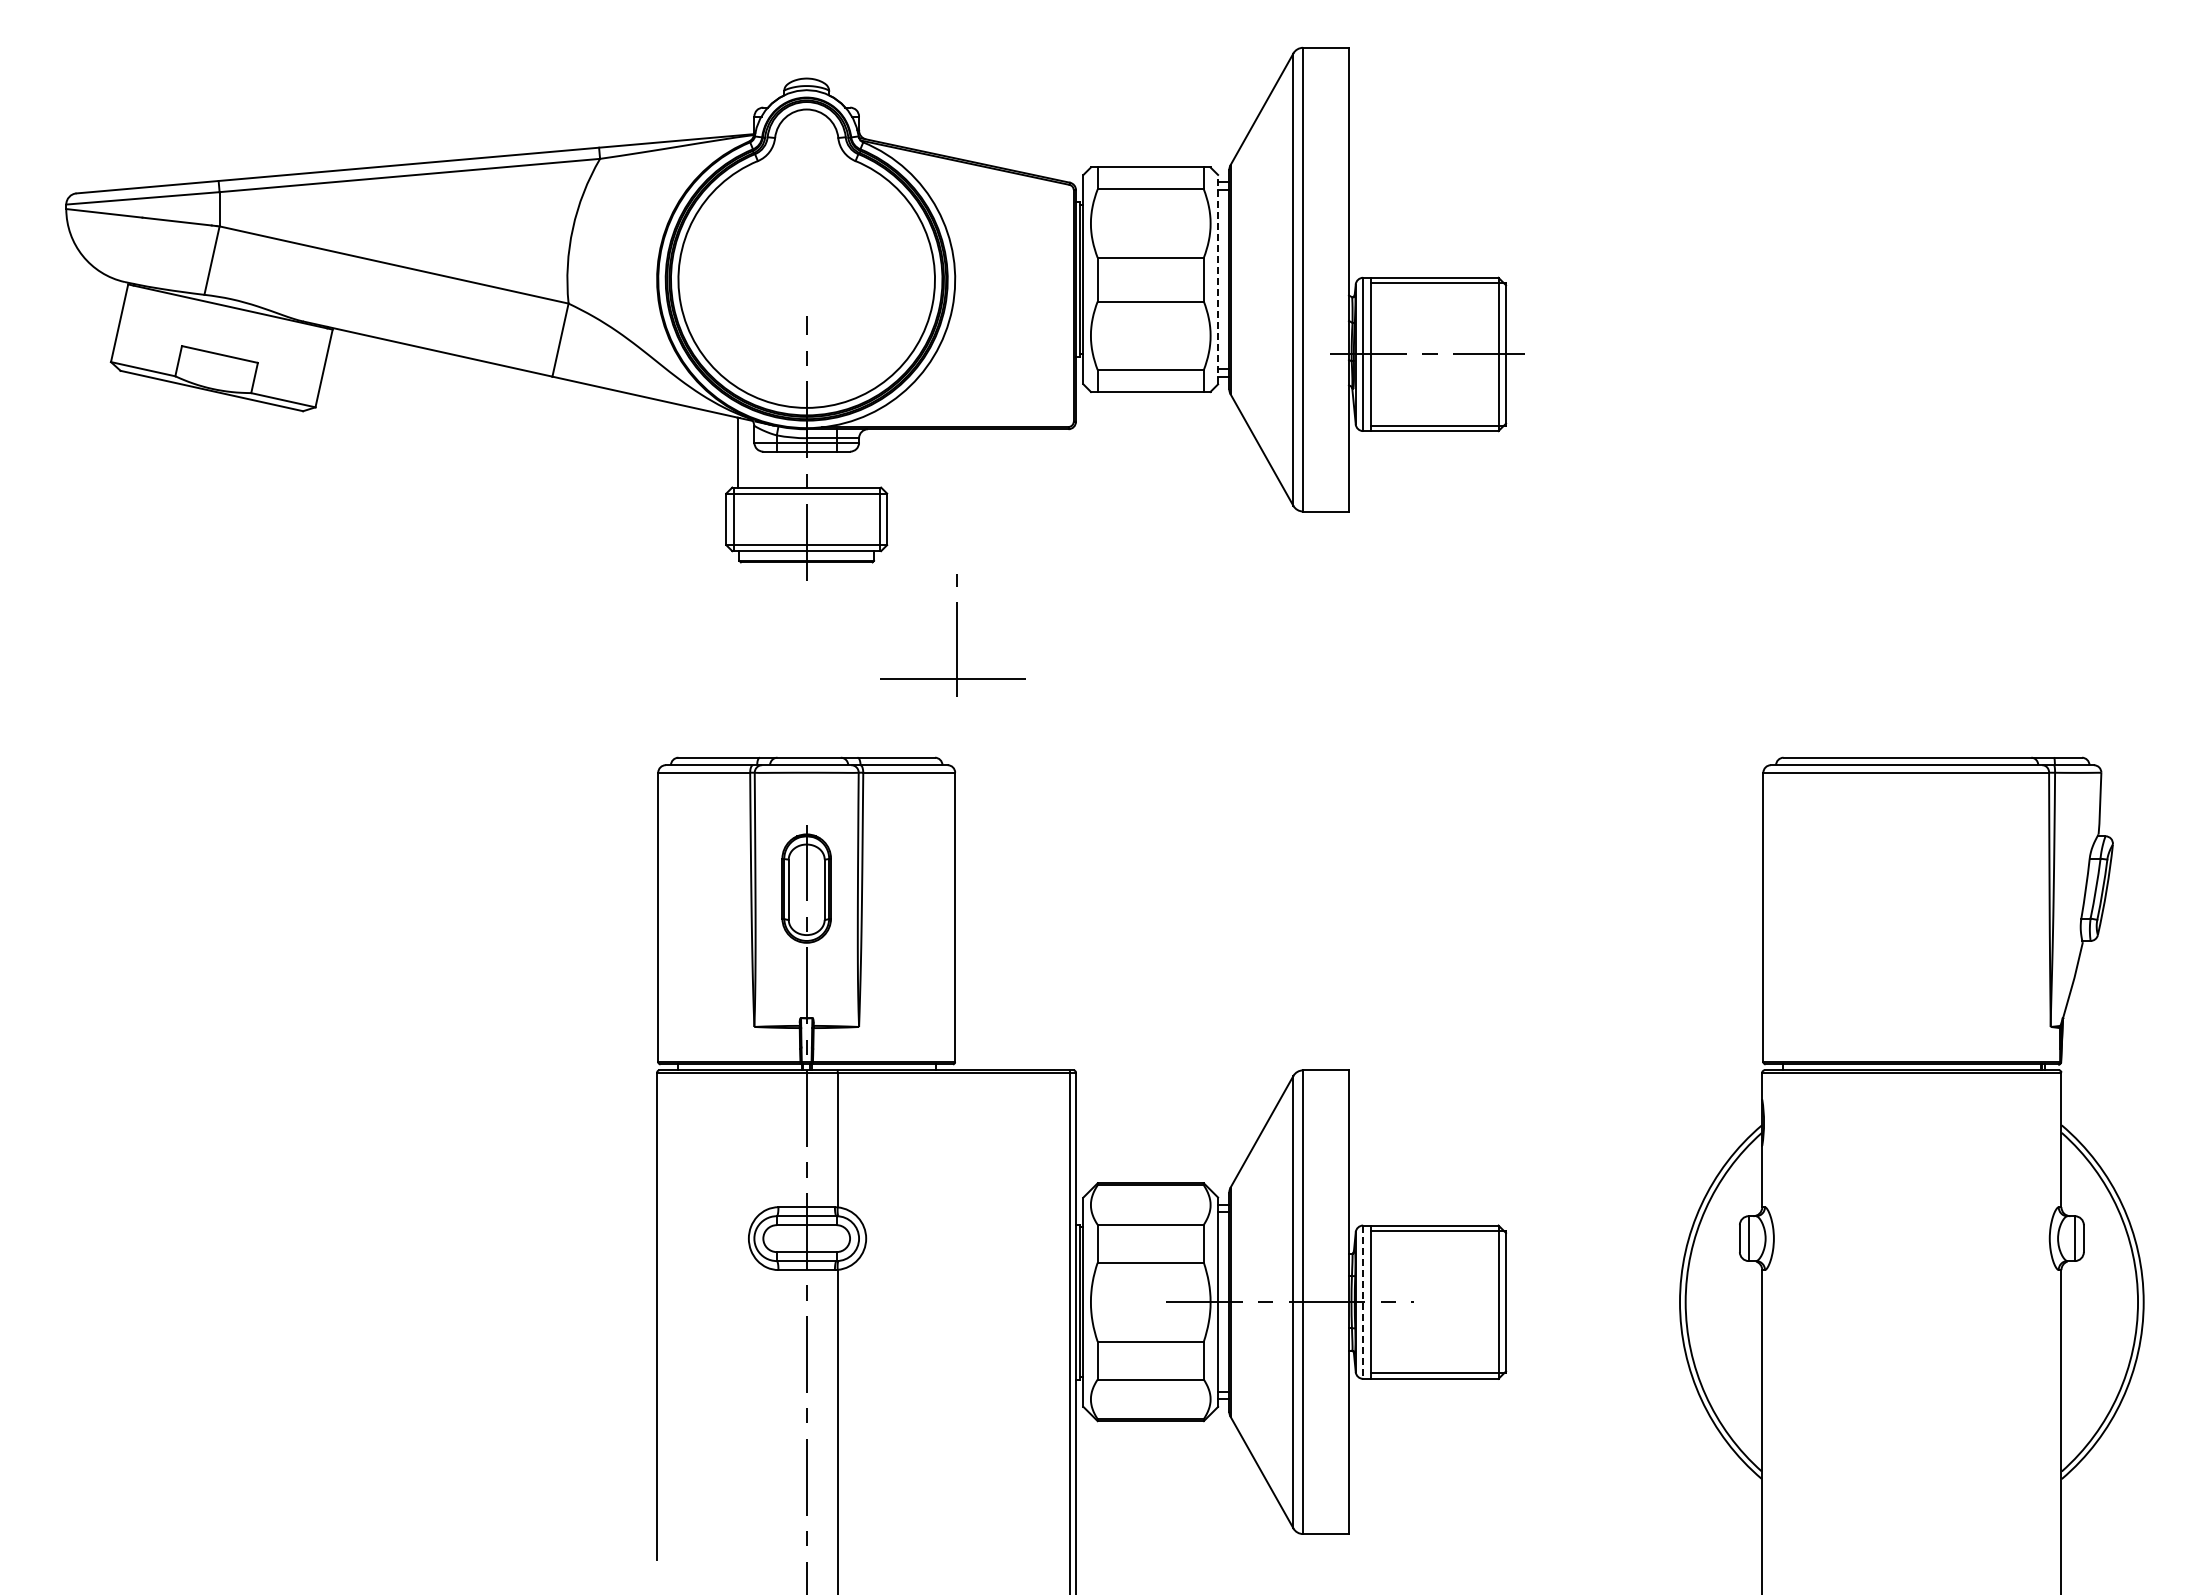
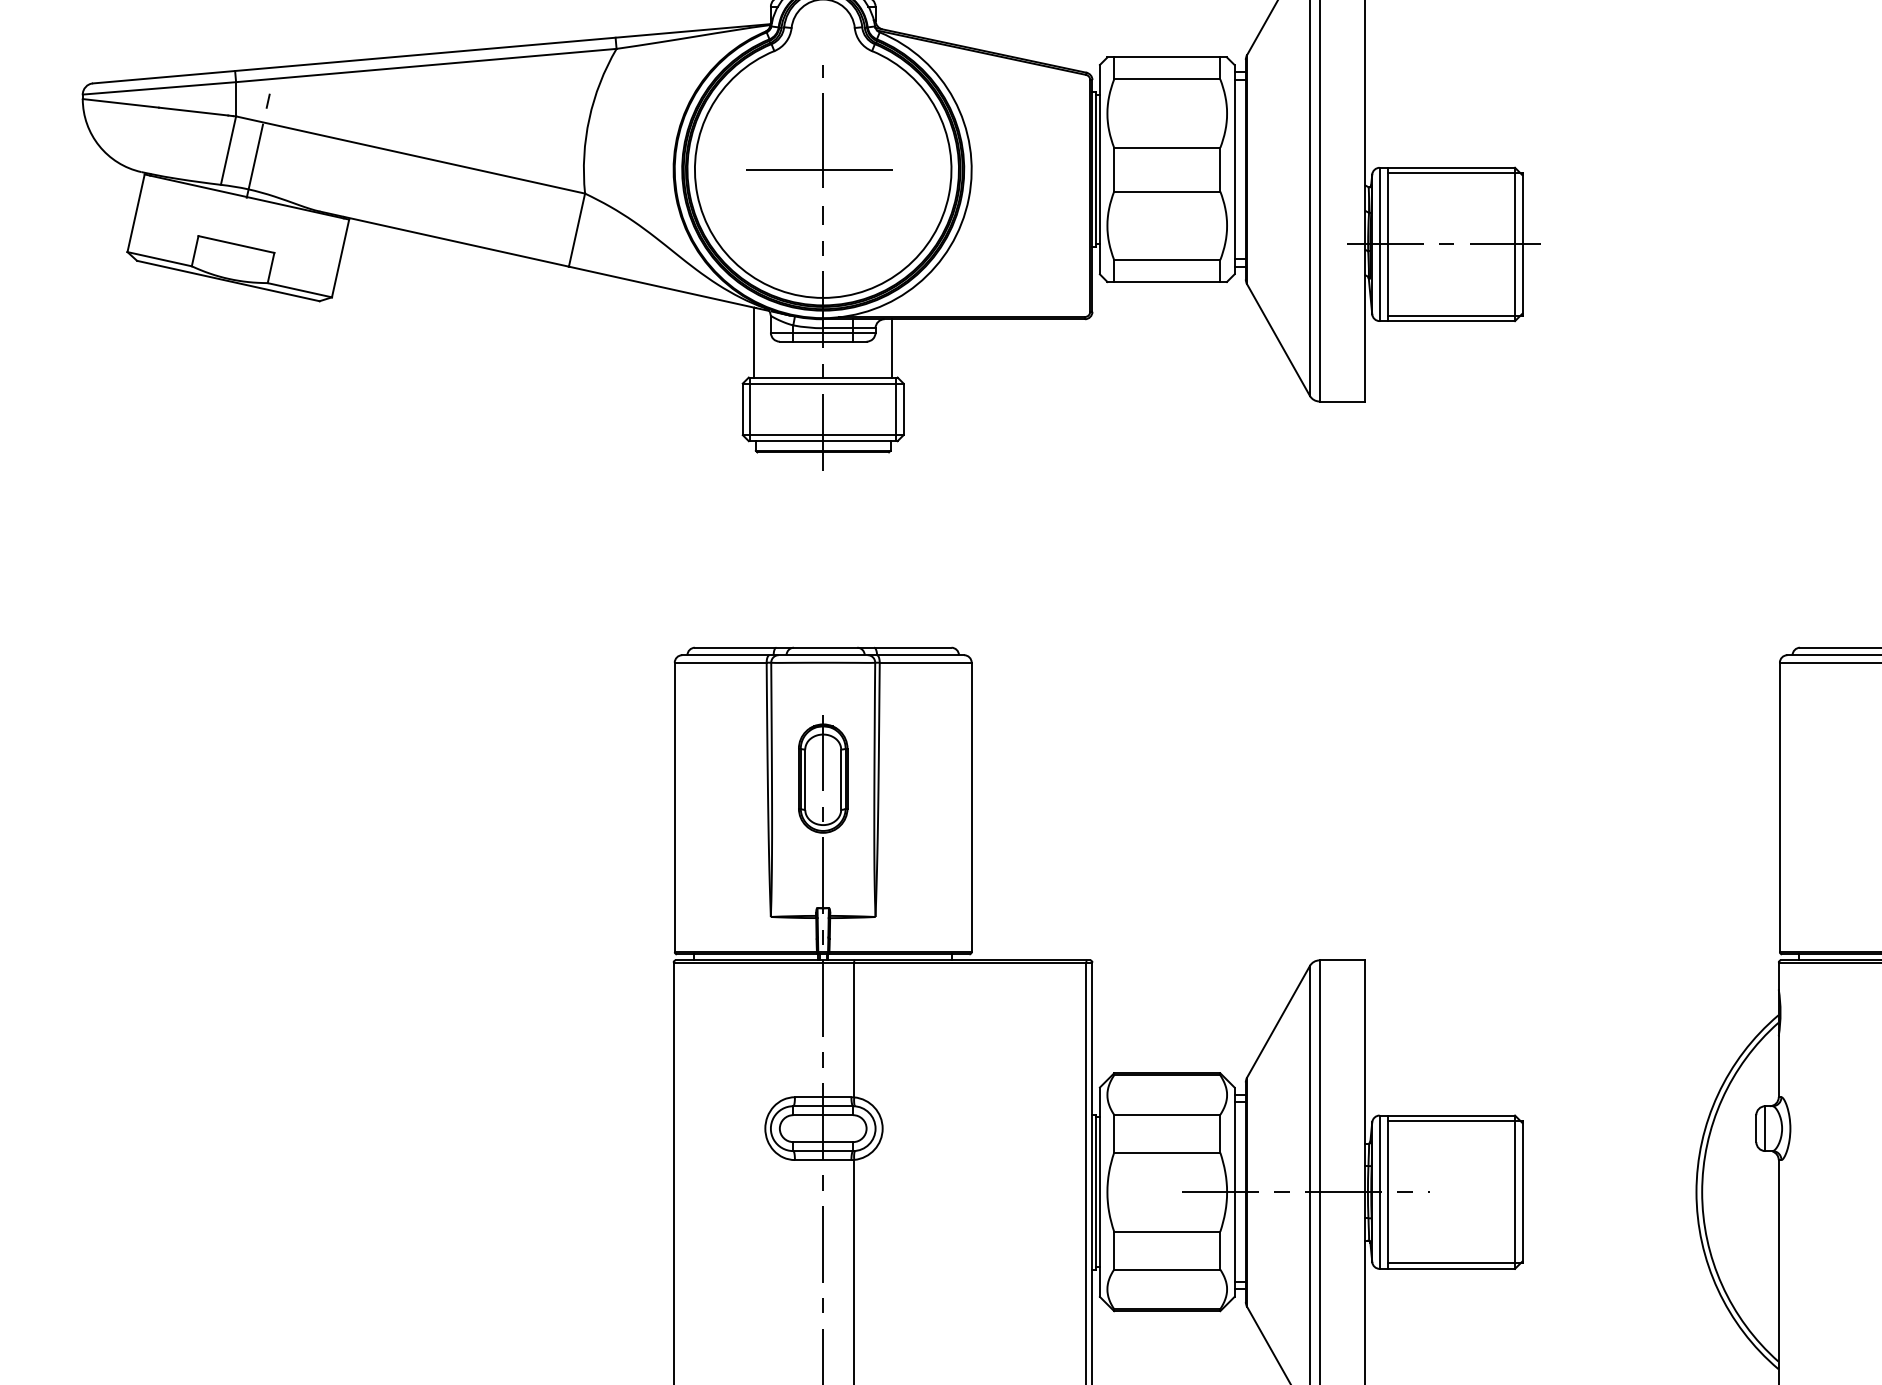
line: (242, 254) -> (258, 144), added
line: (1218, 279) -> (1234, 169), dashed -> solid
line: (875, 458) -> (891, 348), added
part: (952, 635) -> (818, 126), moved
line: (1363, 1302) -> (1379, 1192), dashed -> solid

